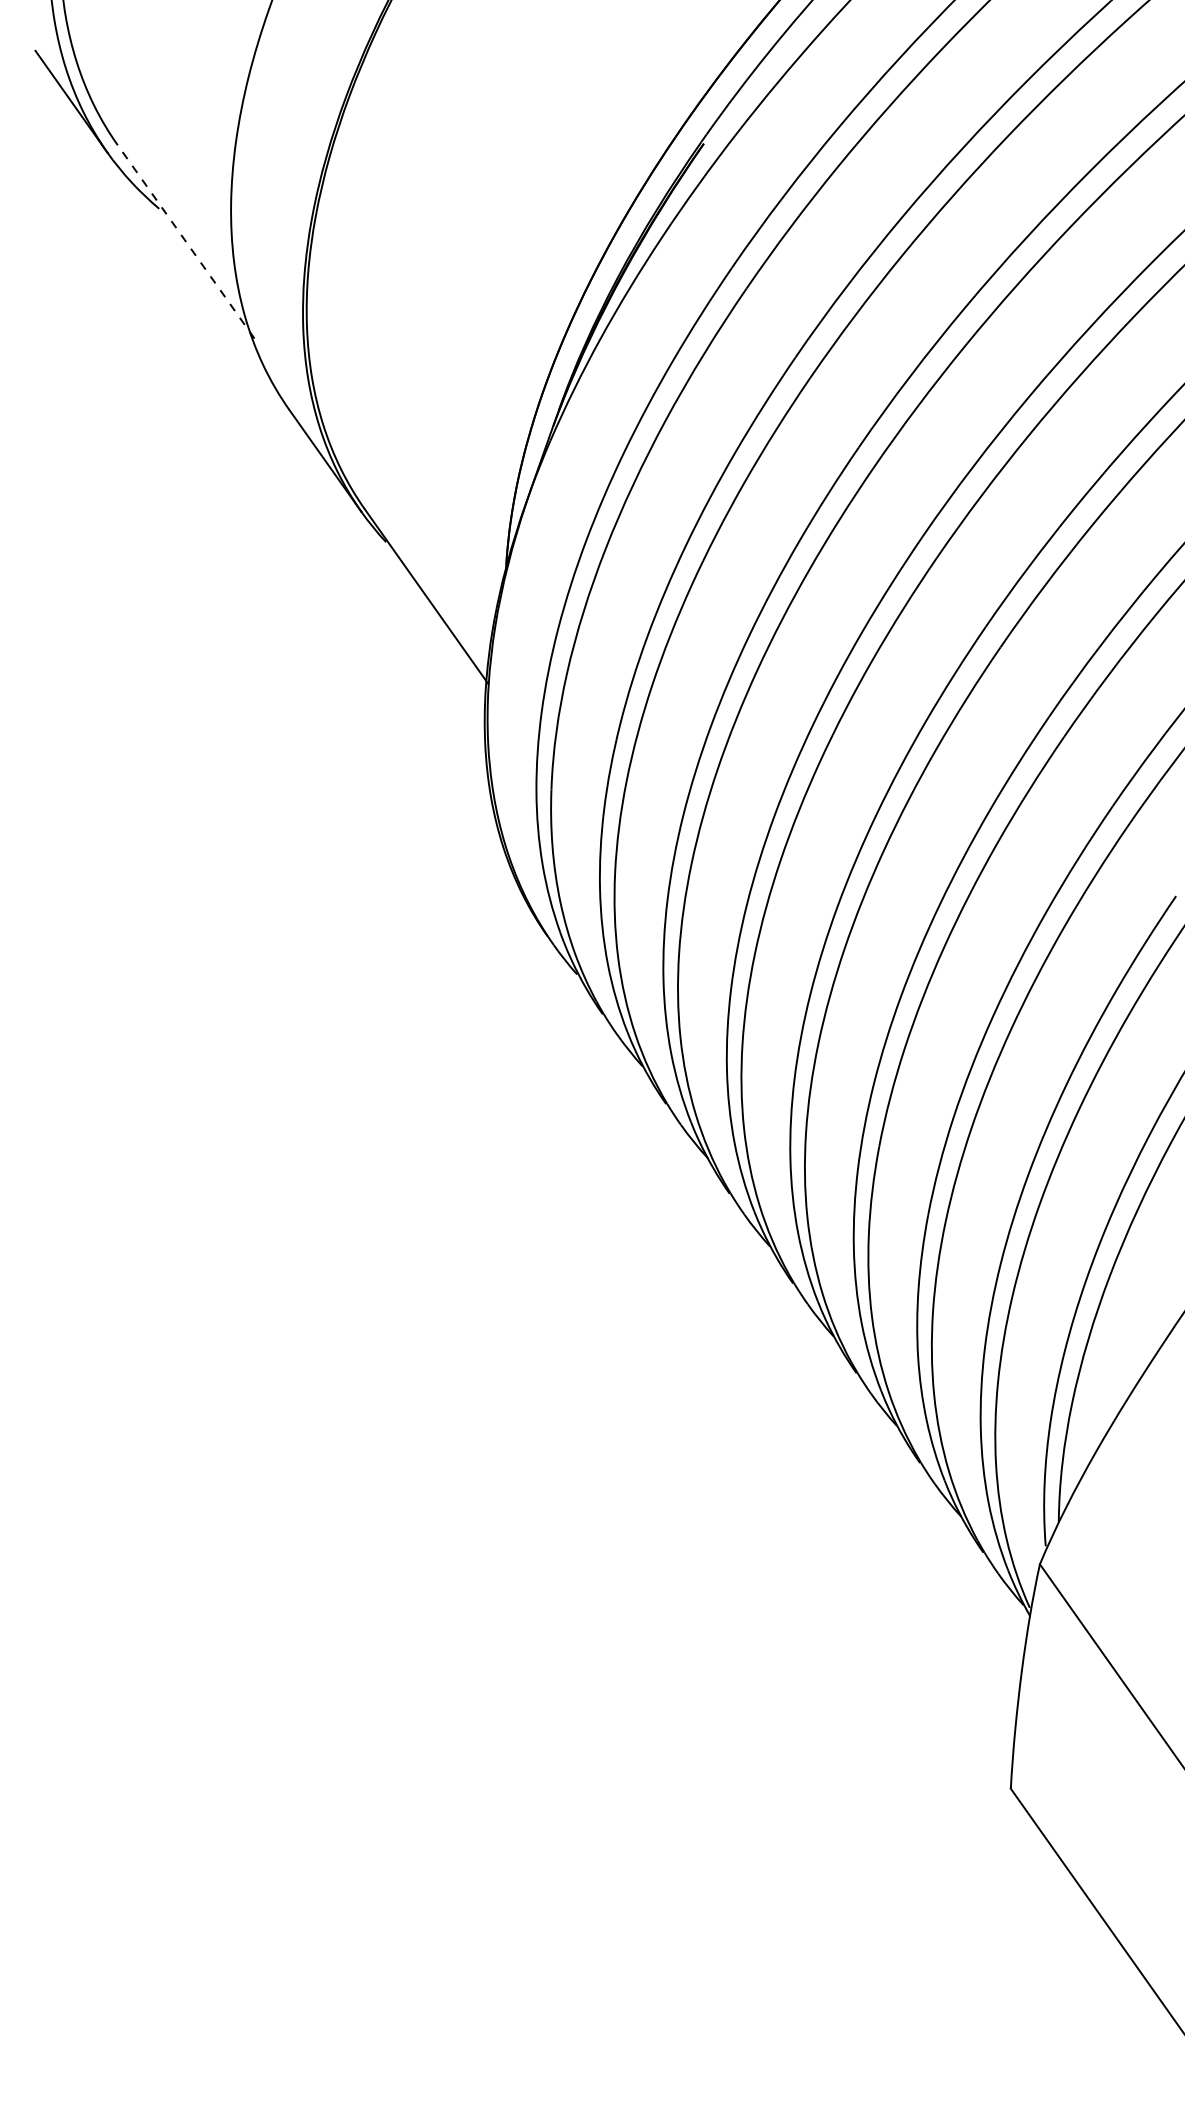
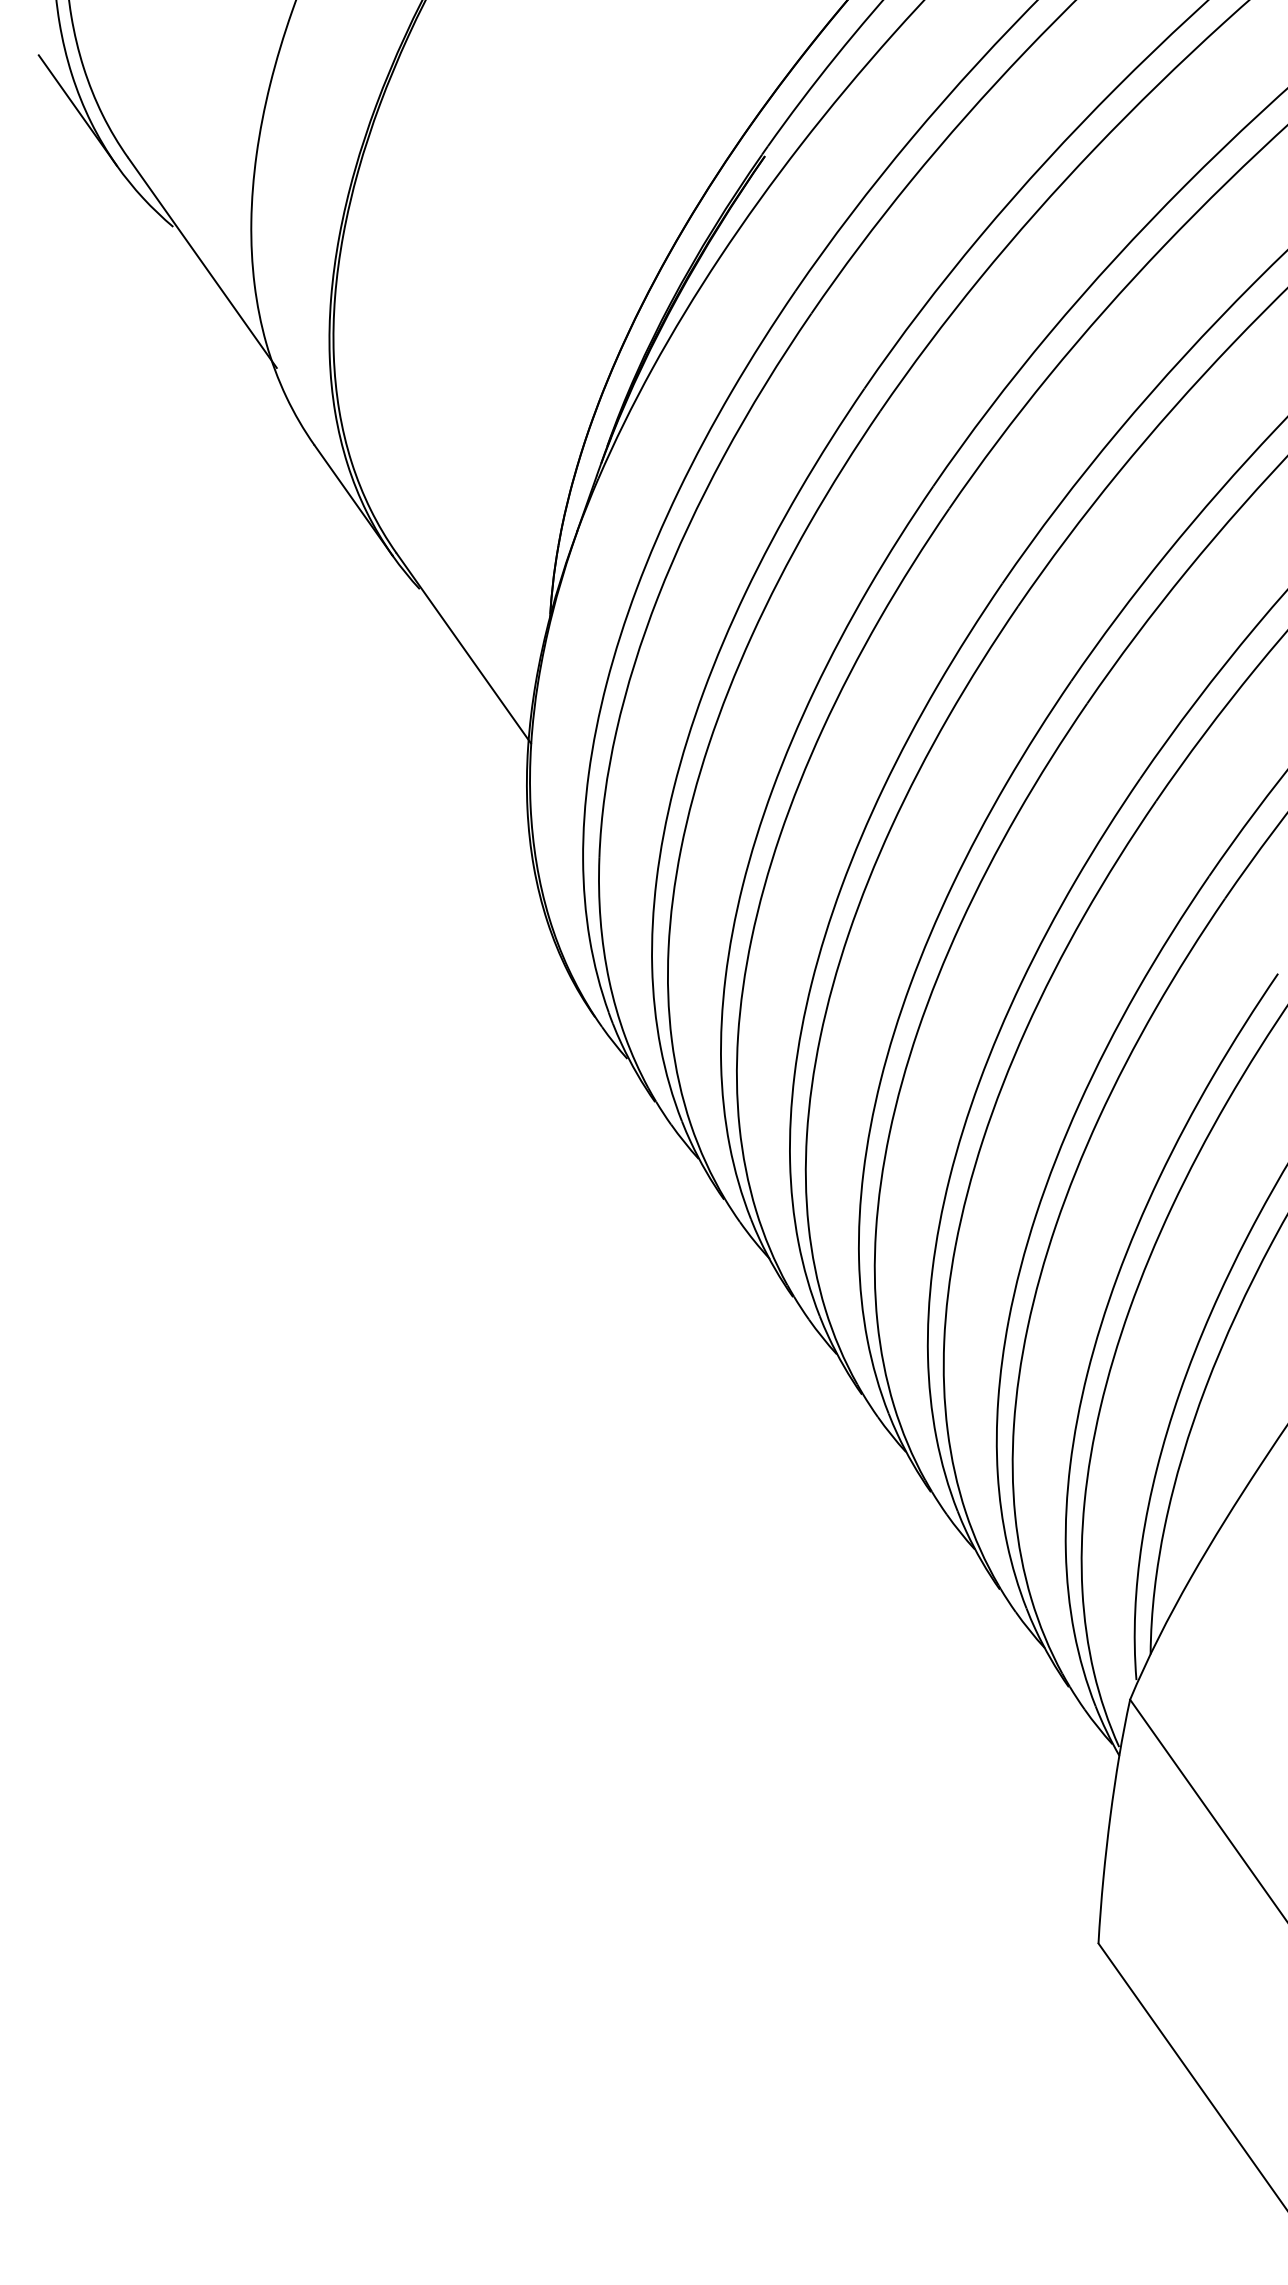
line: (186, 241) -> (202, 262), dashed -> solid

